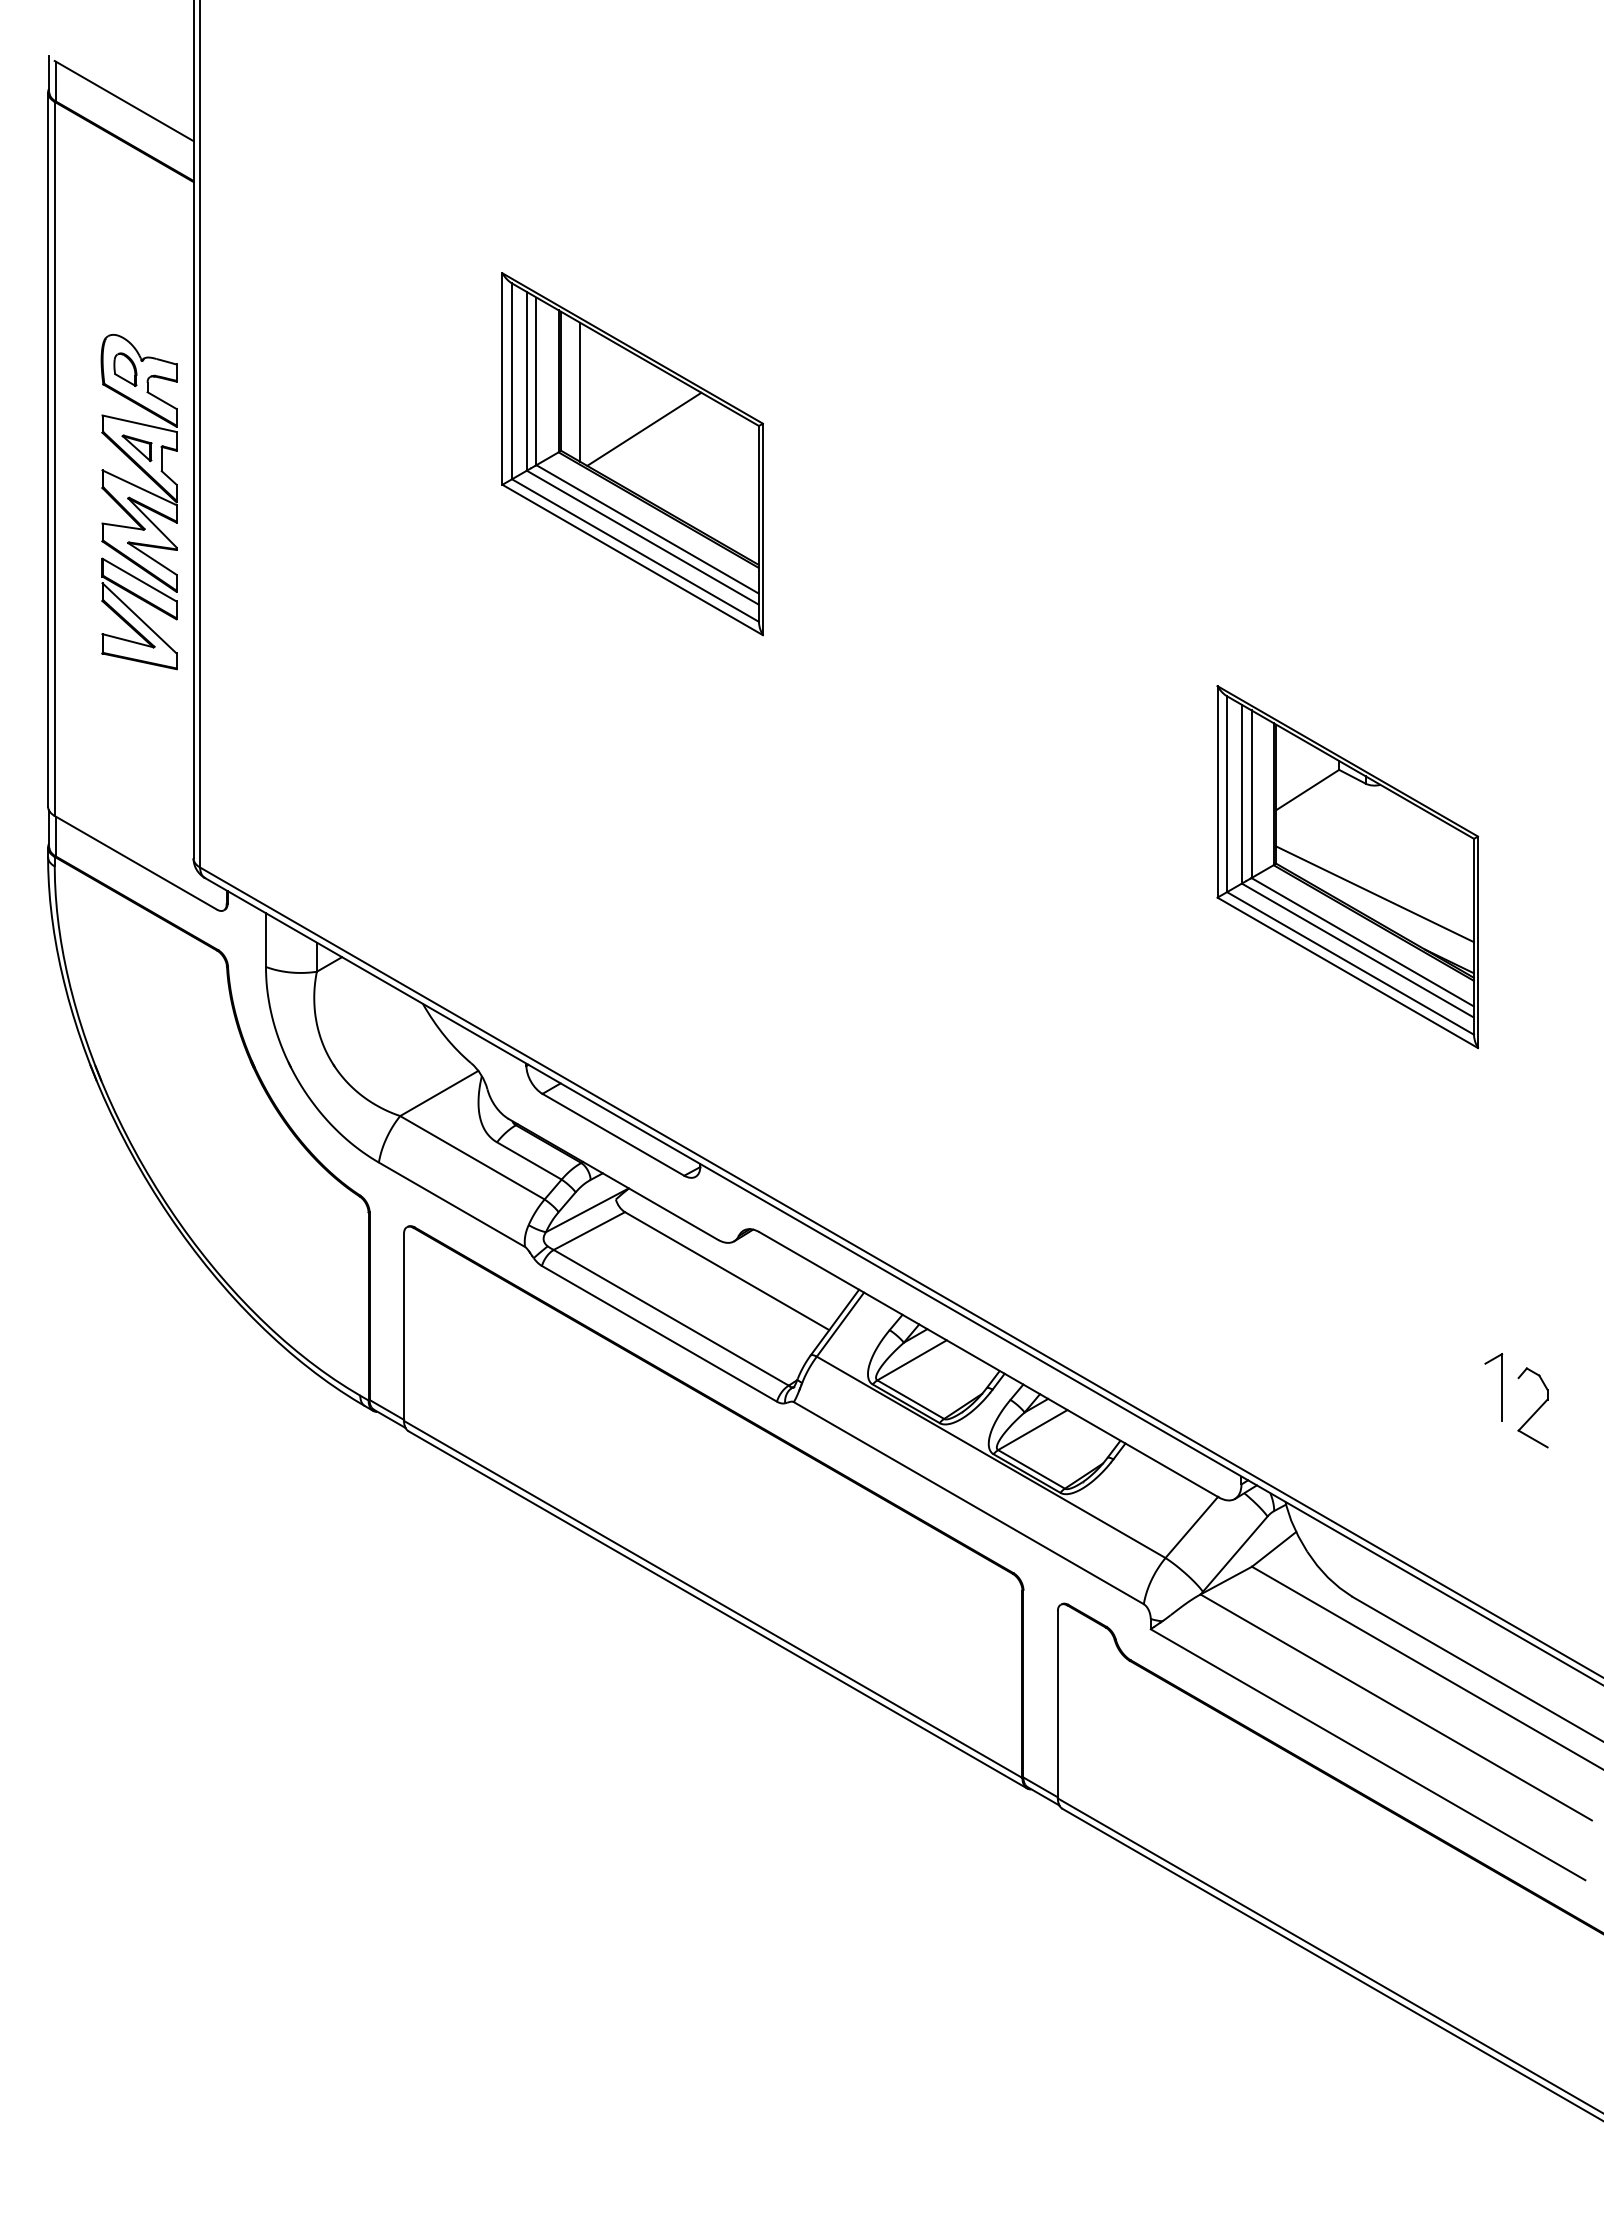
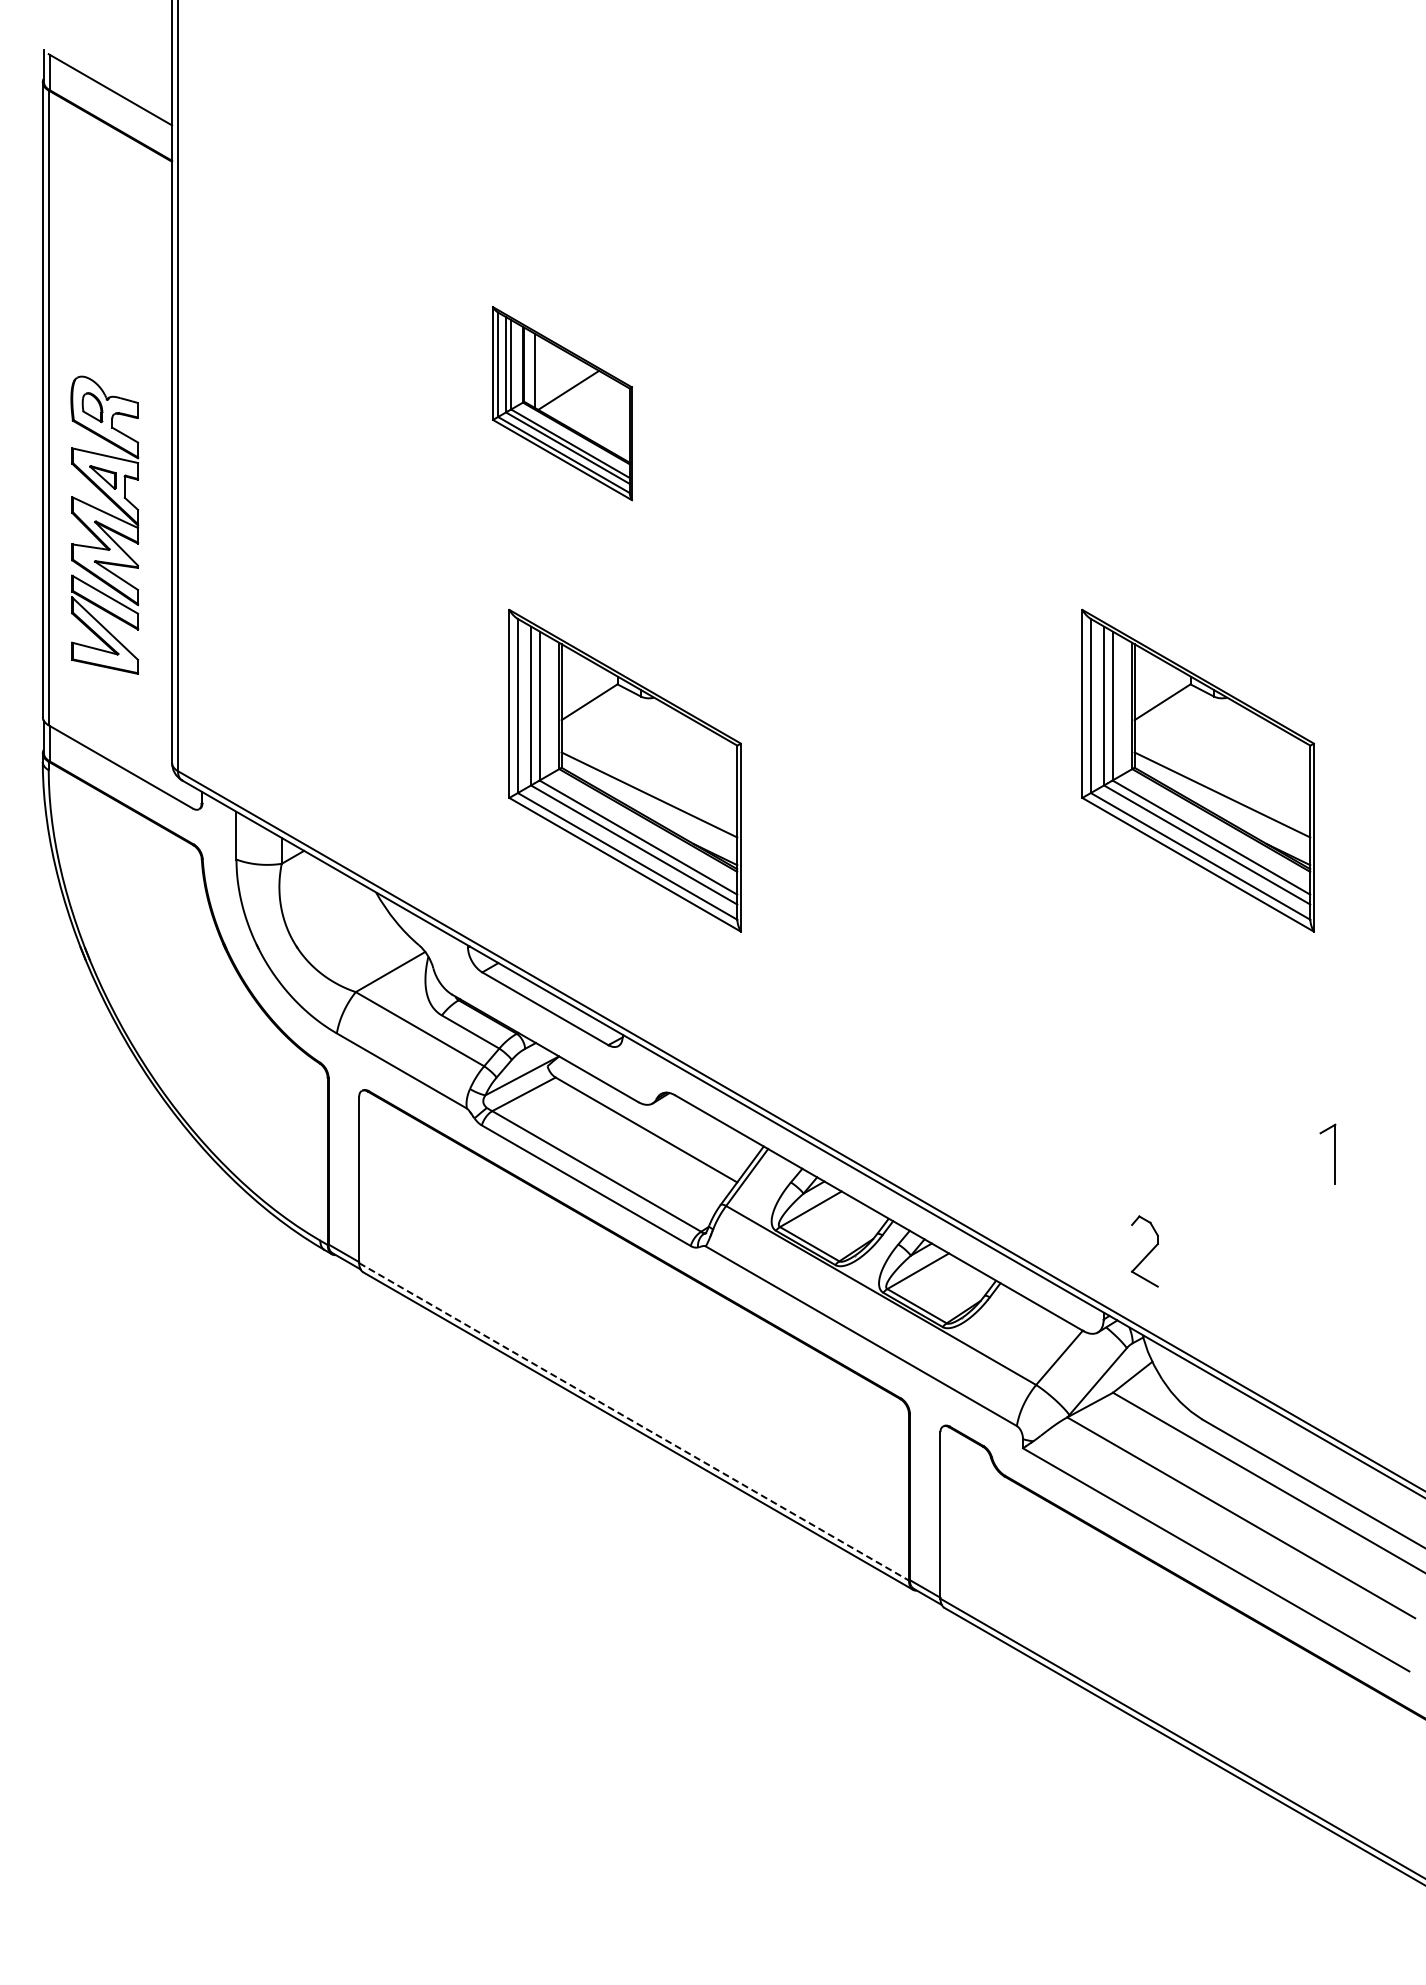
part: (632, 453) -> (562, 403), size x0.6
part: (138, 501) -> (104, 524), moved
part: (702, 866) -> (624, 770), added
part: (1501, 1386) -> (1334, 1153), moved
part: (1532, 1407) -> (1144, 1251), moved
line: (713, 1600) -> (634, 1422), solid -> dashed

